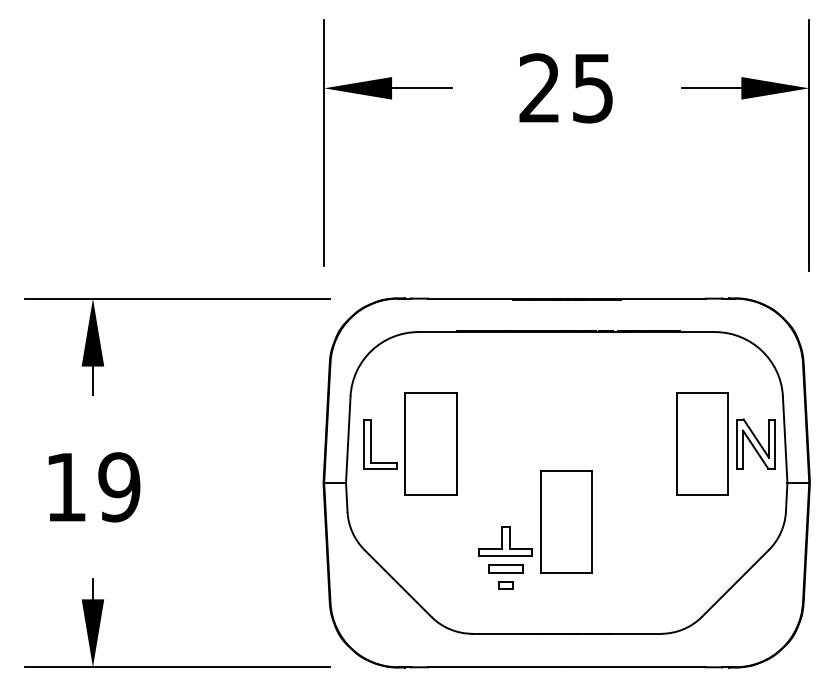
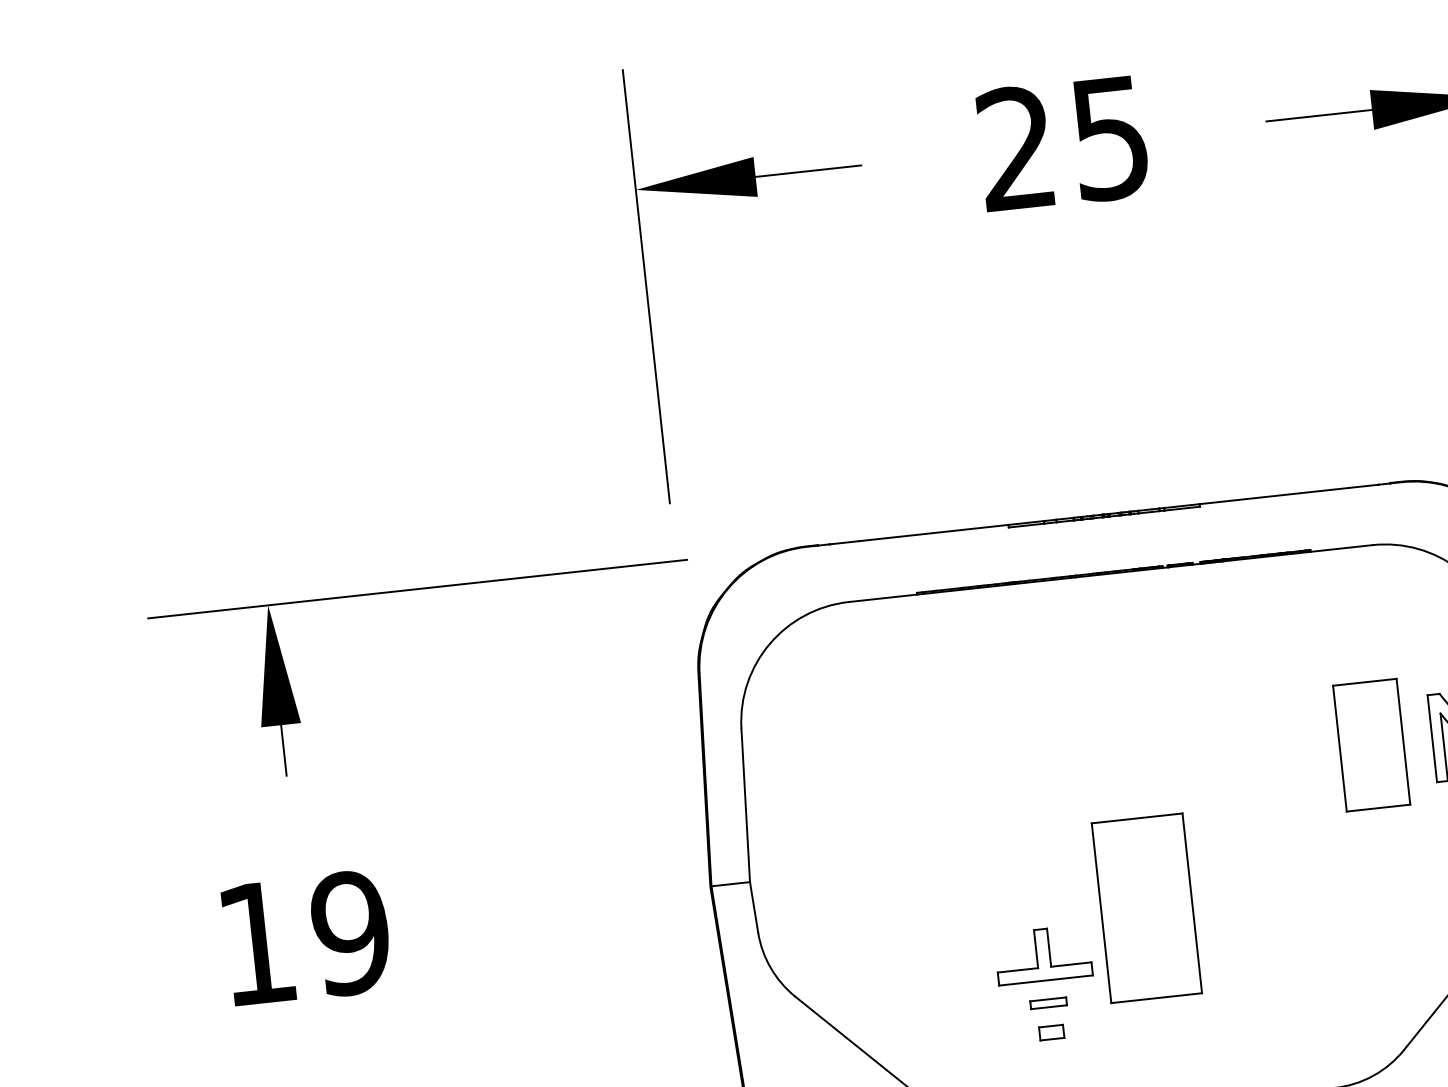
part: (410, 443) -> (856, 800), removed
part: (702, 443) -> (1371, 744), size x0.7
part: (505, 568) -> (1047, 1002), size x0.6

